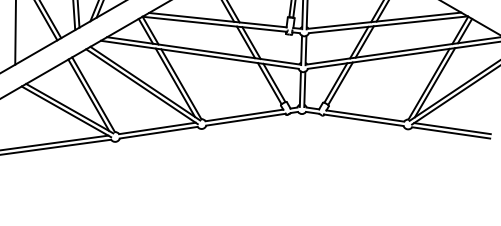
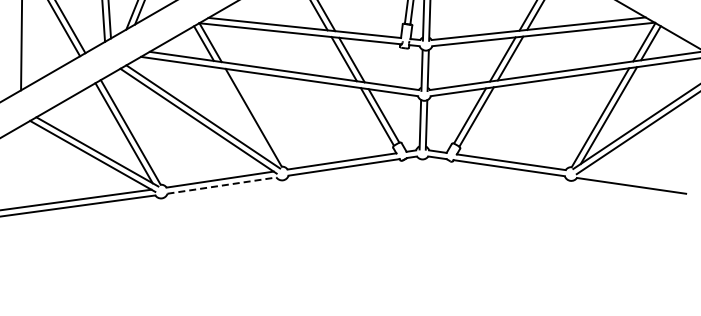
line: (174, 82) -> (244, 115), removed
line: (452, 128) -> (633, 179), removed
line: (159, 132) -> (222, 185), solid -> dashed

